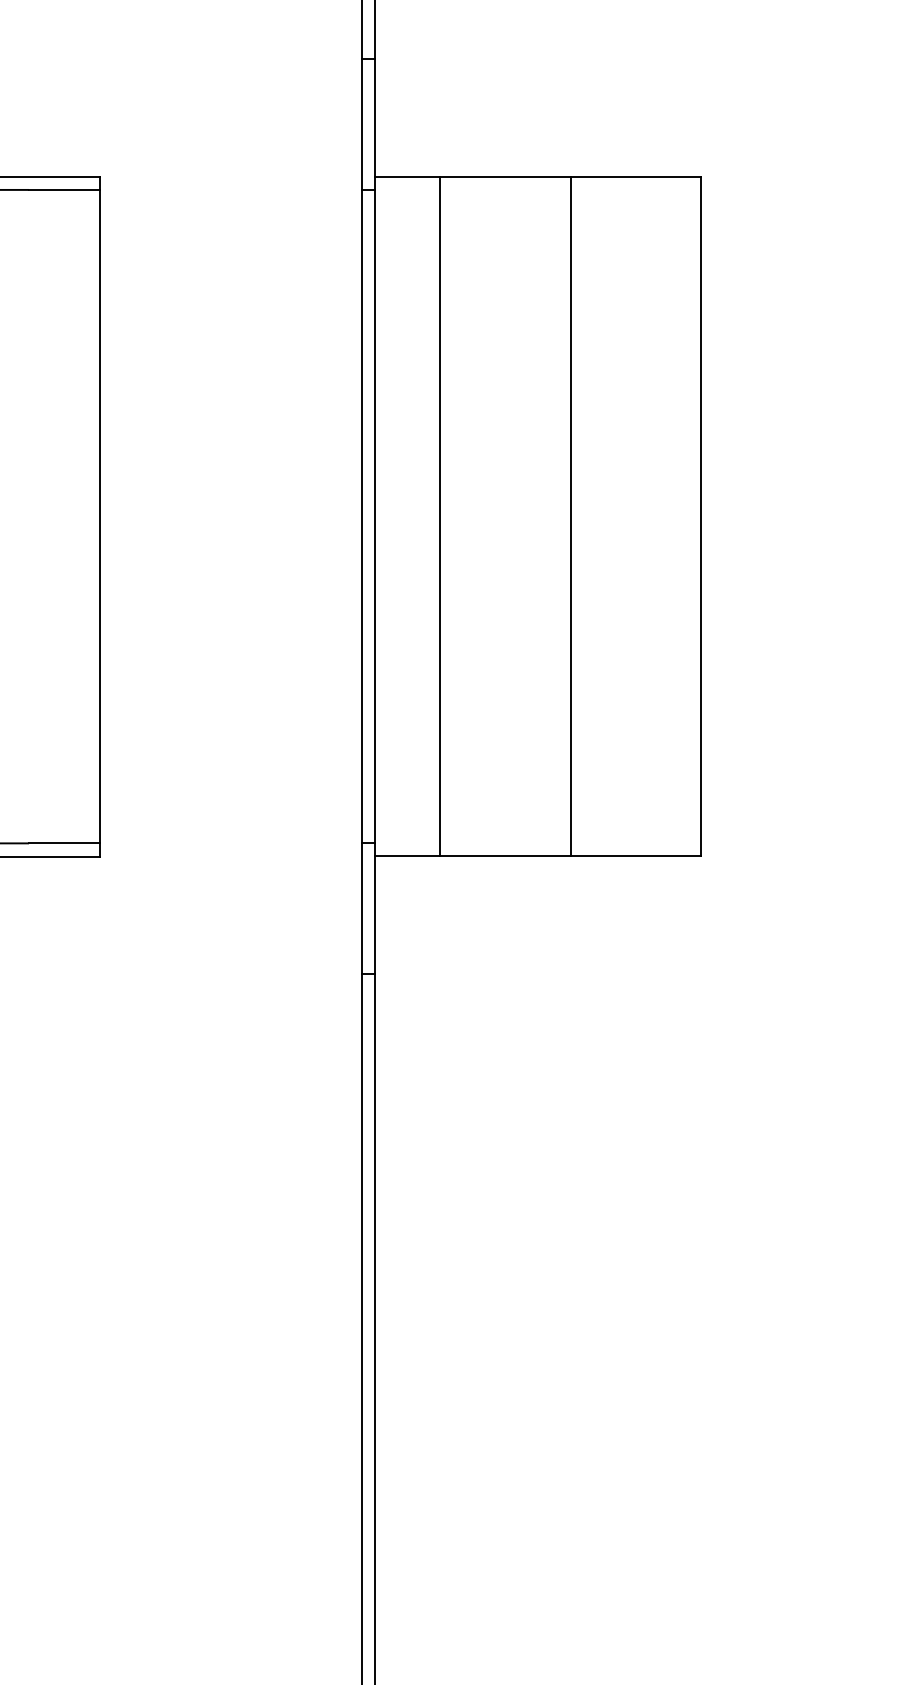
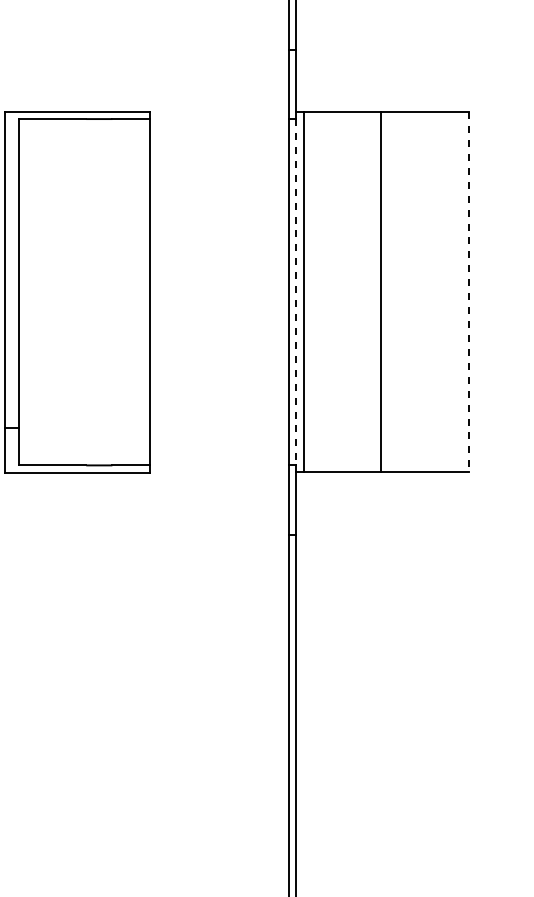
line: (374, 517) -> (295, 292), solid -> dashed
line: (440, 517) -> (304, 292), moved
line: (570, 517) -> (381, 292), moved
line: (700, 517) -> (468, 292), solid -> dashed

